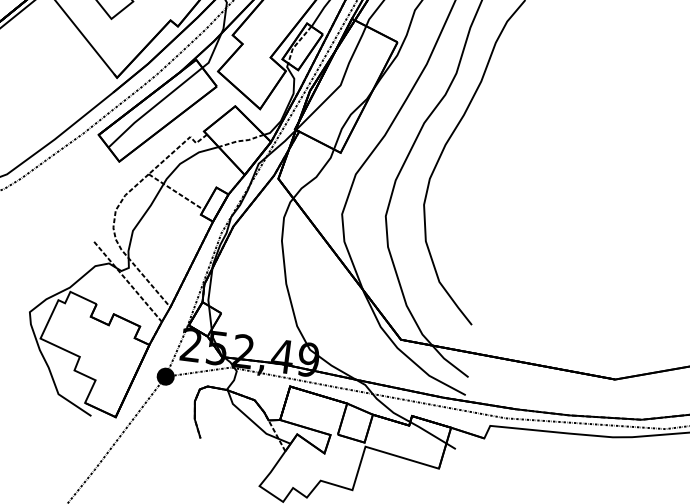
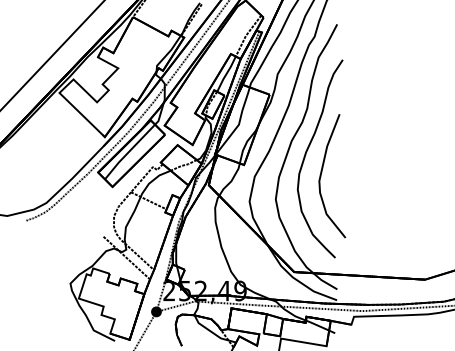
part: (468, 181) -> (322, 172), added

